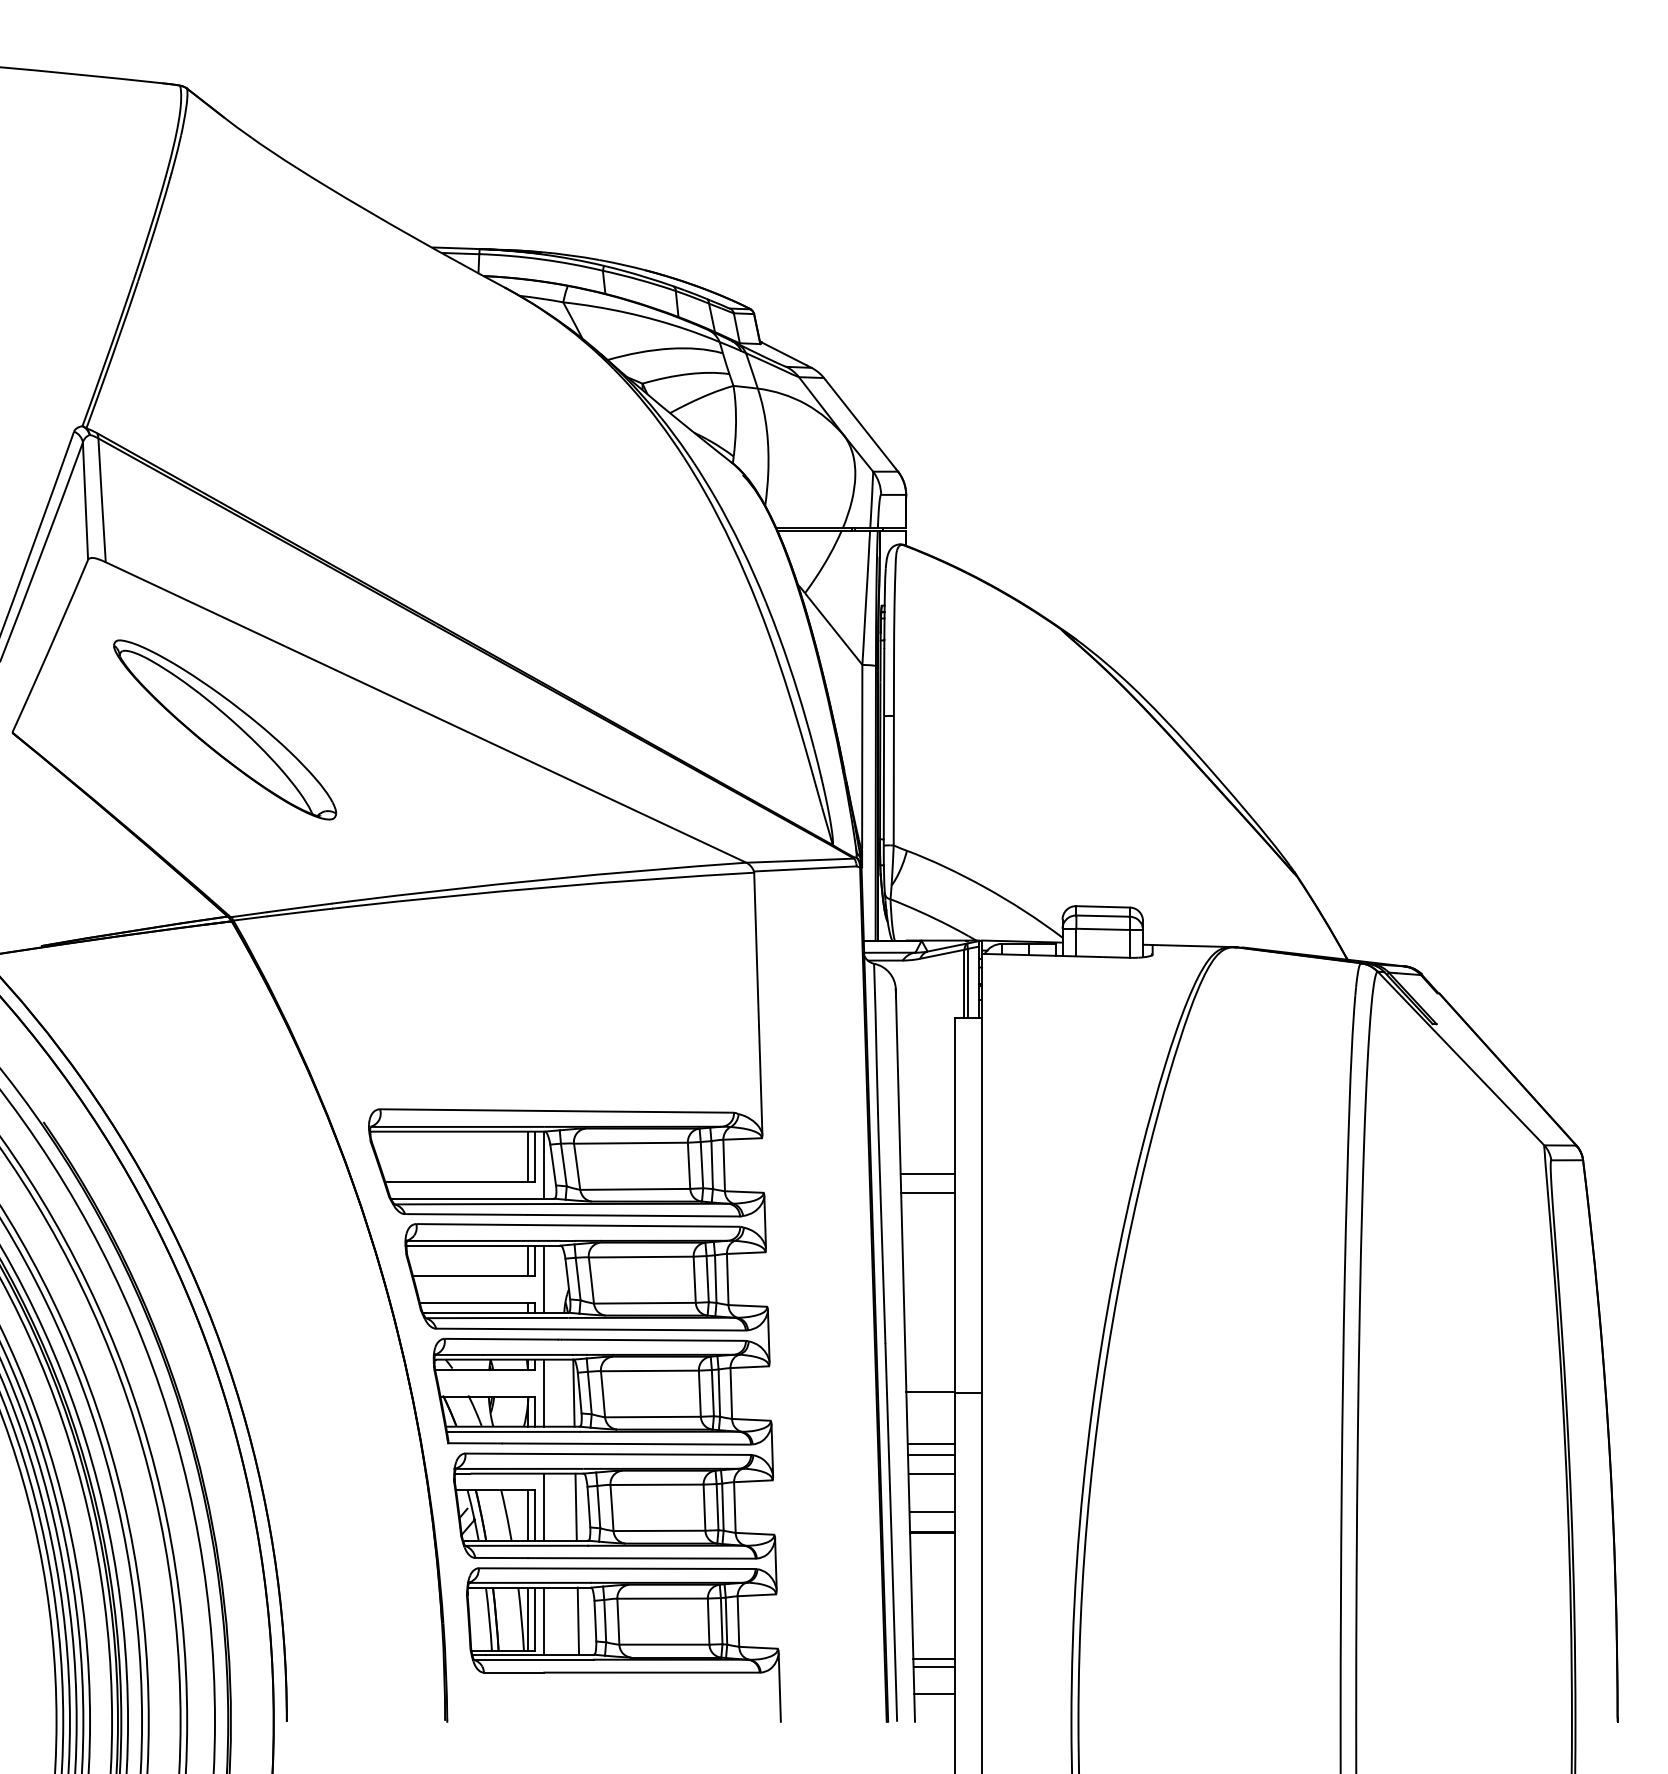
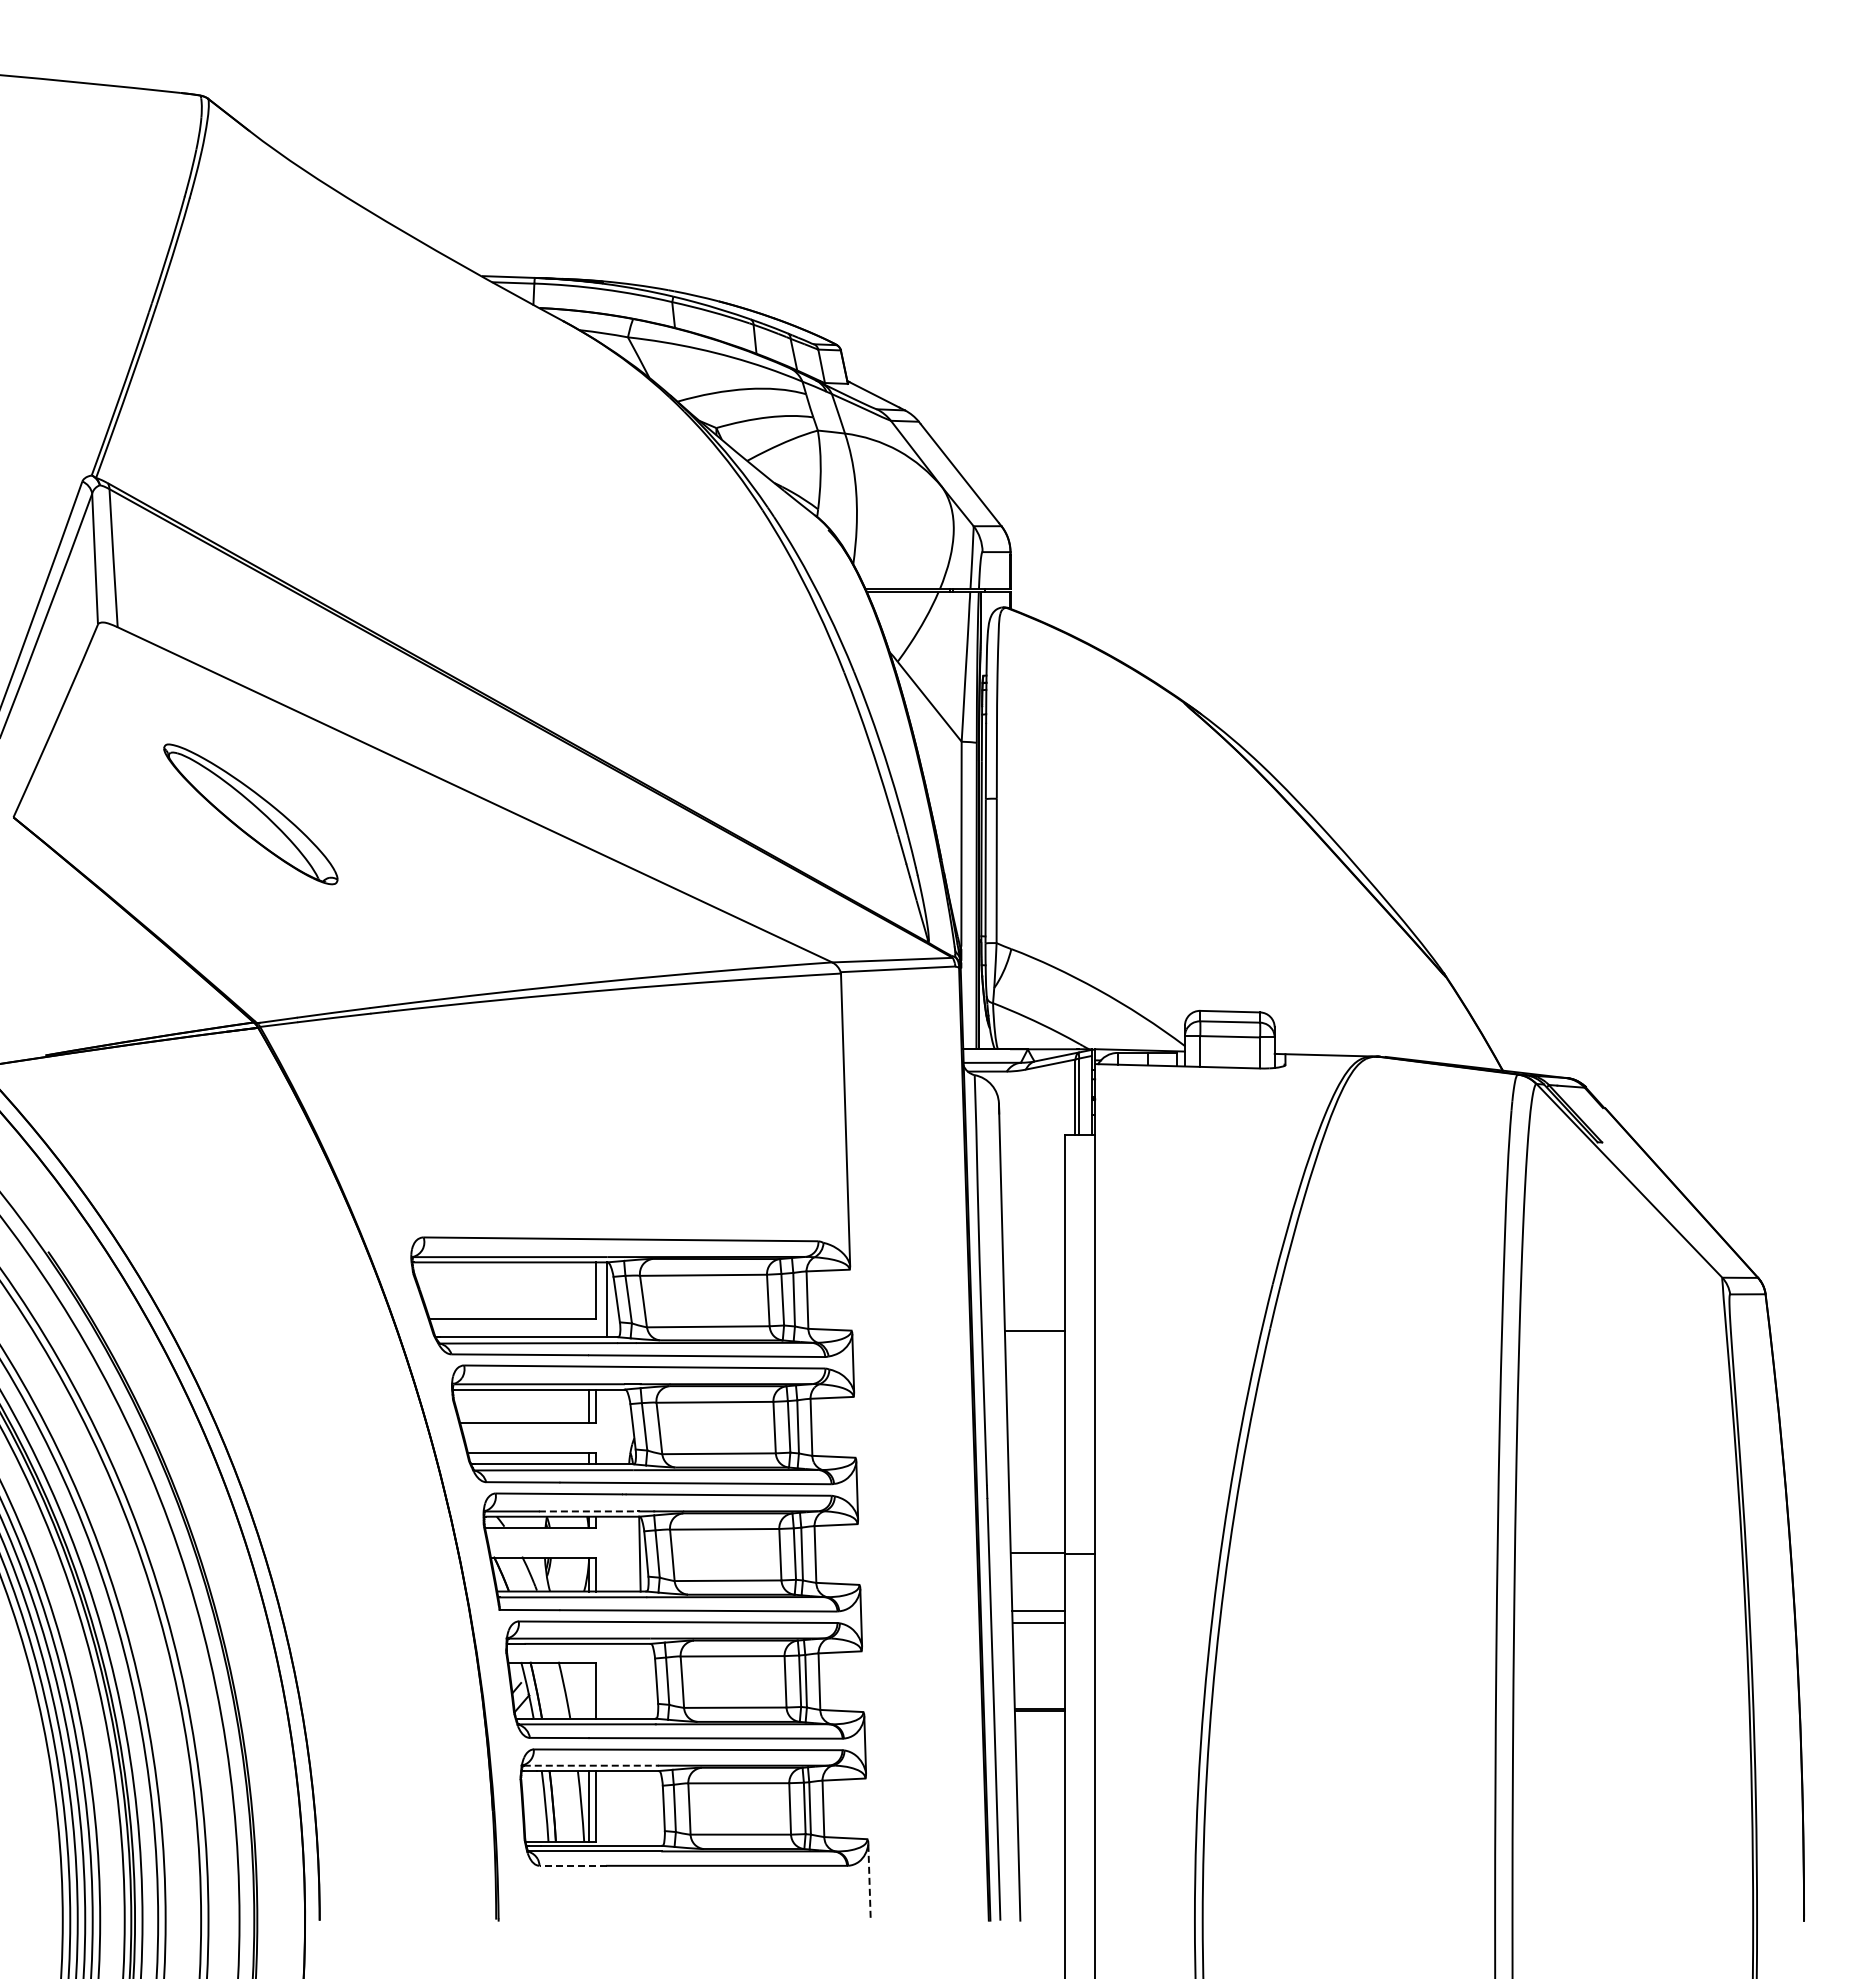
part: (224, 730) -> (250, 814), size x0.7
line: (528, 1156) -> (589, 1290), removed
line: (927, 1173) -> (1034, 1309), removed
line: (544, 1278) -> (607, 1426), removed
line: (527, 1354) -> (588, 1511), solid -> dashed
line: (544, 1392) -> (607, 1553), removed
line: (932, 1474) -> (1039, 1644), removed
line: (544, 1506) -> (607, 1680), removed
line: (576, 1507) -> (642, 1681), removed
line: (932, 1511) -> (1039, 1686), removed
line: (528, 1515) -> (589, 1690), removed
line: (530, 1582) -> (591, 1765), solid -> dashed
line: (544, 1621) -> (607, 1808), removed
line: (578, 1621) -> (644, 1808), removed
line: (933, 1658) -> (1041, 1850), removed
line: (933, 1666) -> (1041, 1859), removed
line: (514, 1672) -> (573, 1865), solid -> dashed
line: (779, 1687) -> (869, 1882), solid -> dashed
line: (934, 1693) -> (1042, 1889), removed

